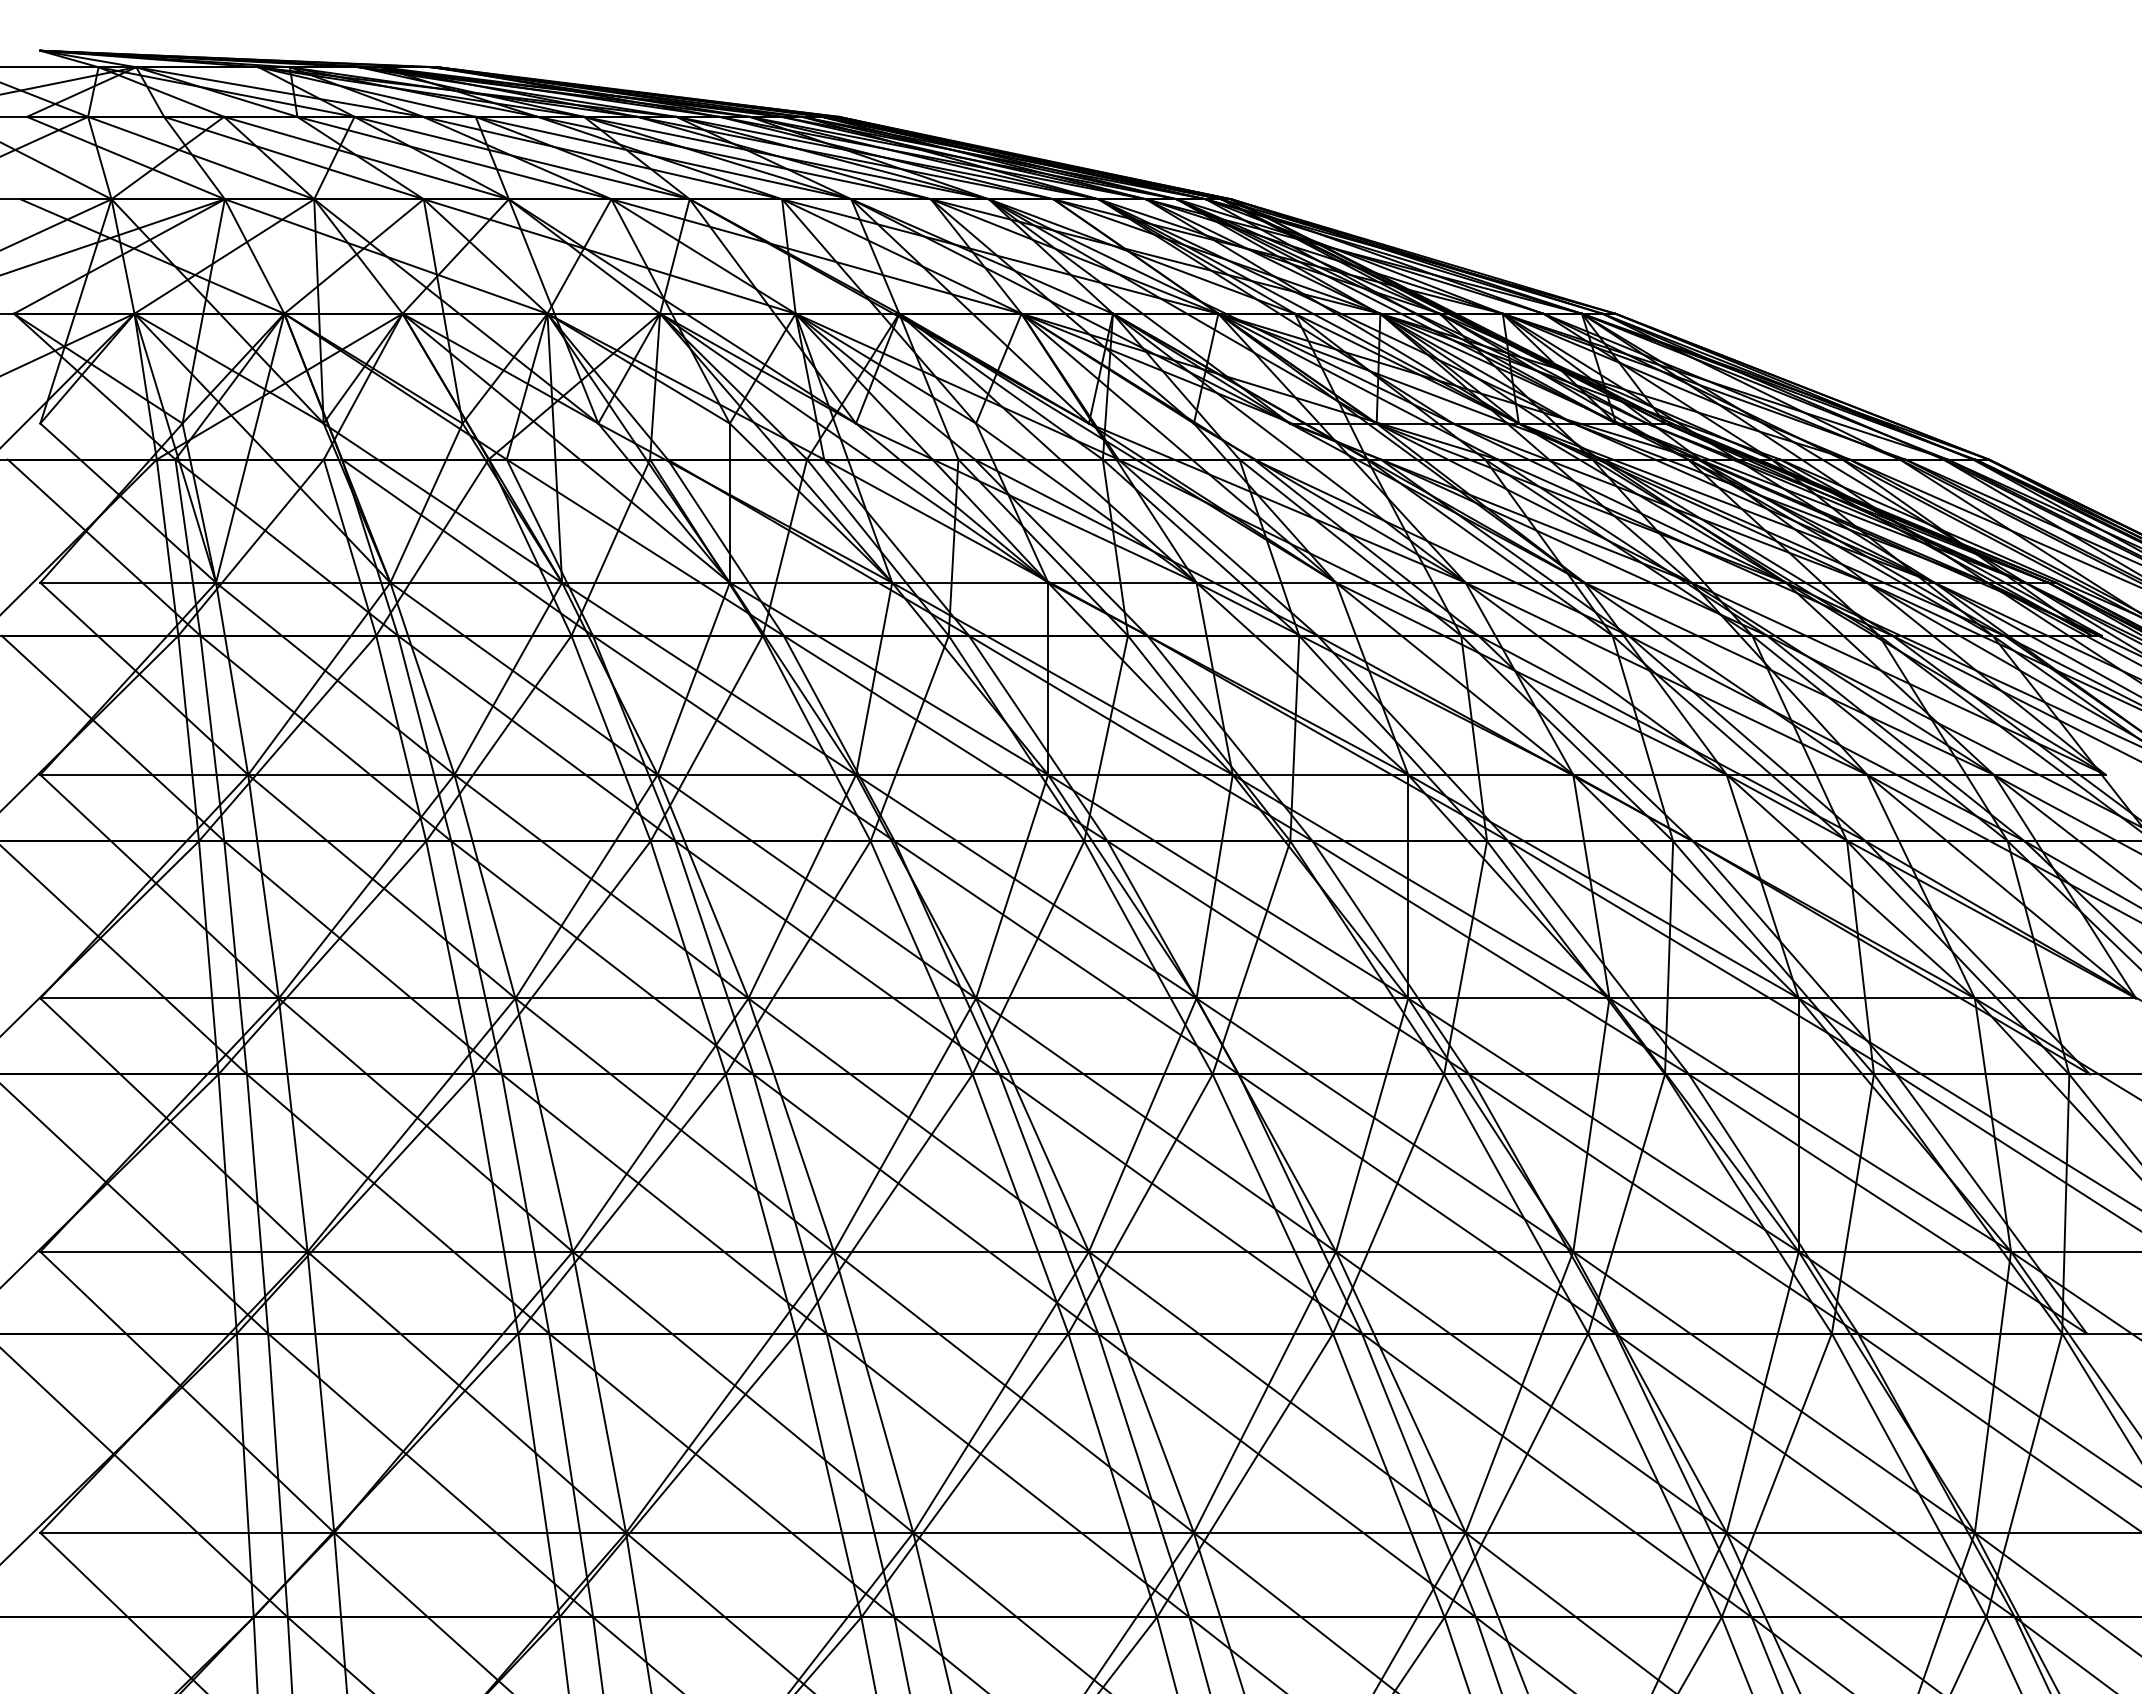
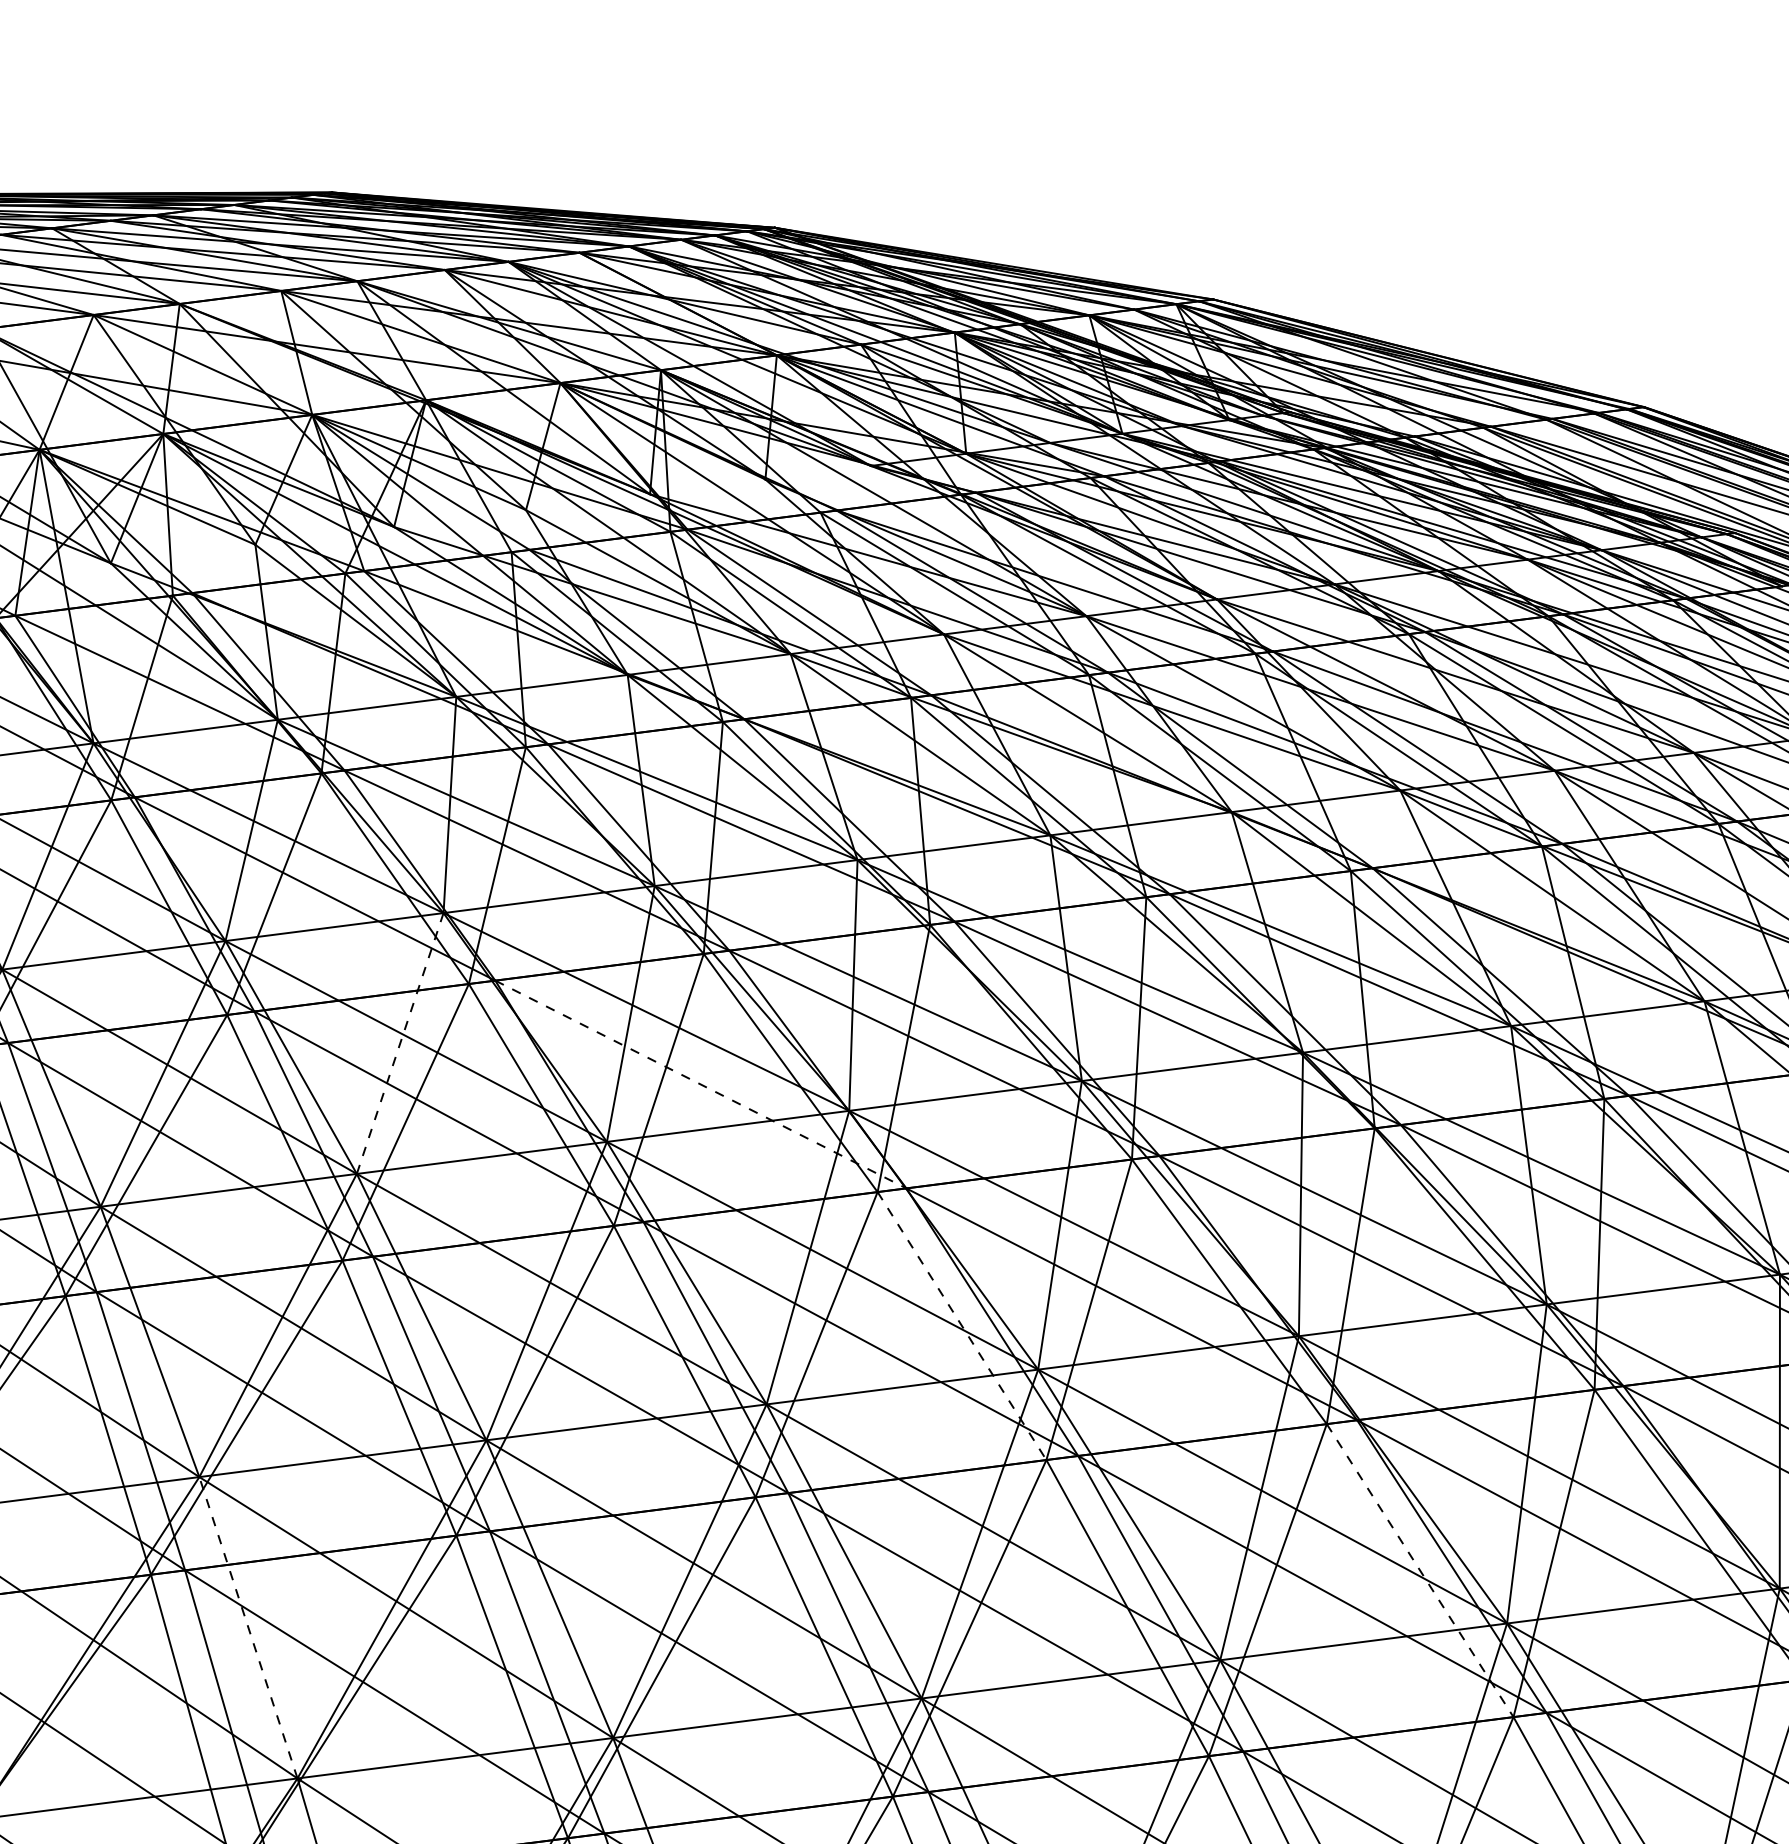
line: (802, 886) -> (400, 1043), solid -> dashed
line: (1066, 957) -> (700, 1084), solid -> dashed
line: (1272, 1204) -> (961, 1326), solid -> dashed
line: (599, 1391) -> (248, 1626), solid -> dashed
line: (1654, 1475) -> (1419, 1570), solid -> dashed

